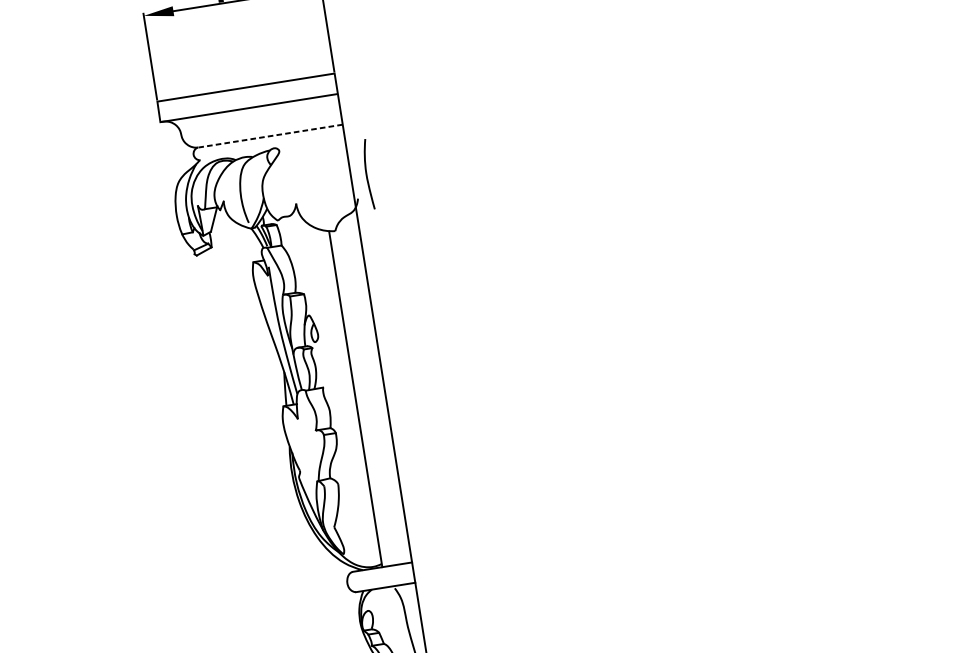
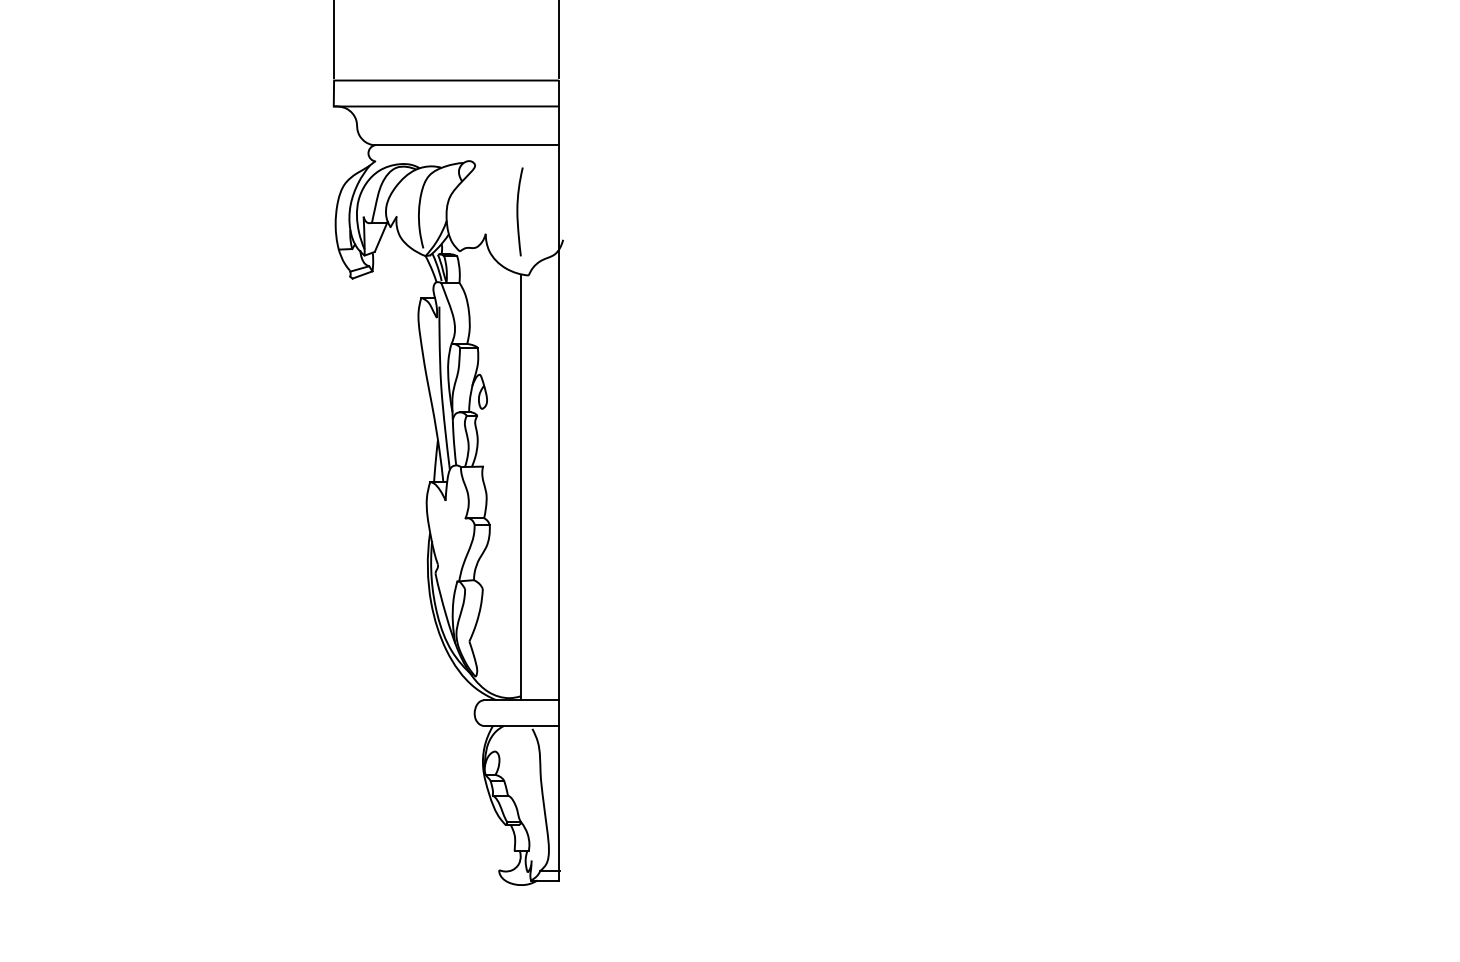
line: (269, 136) -> (466, 145), dashed -> solid
curve: (367, 174) -> (518, 211), moved

